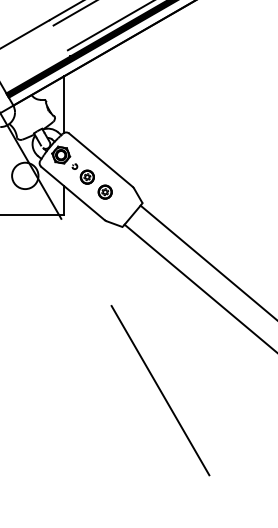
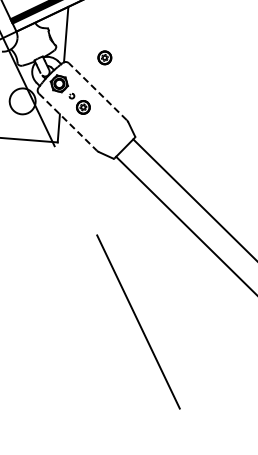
line: (100, 159) -> (97, 91), solid -> dashed
part: (104, 191) -> (104, 57), moved
line: (73, 193) -> (68, 122), solid -> dashed

